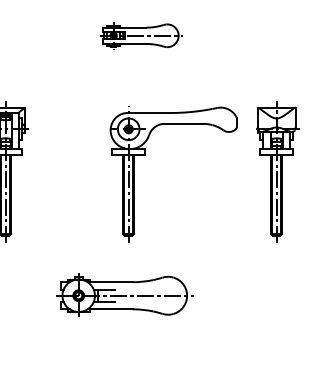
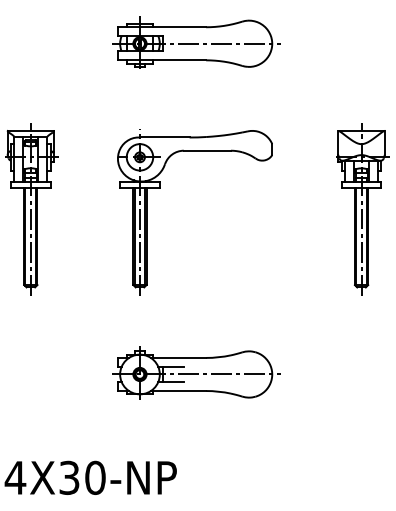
part: (141, 35) -> (196, 42), size x1.67
part: (145, 154) -> (160, 188), moved
part: (125, 294) -> (196, 372), moved

